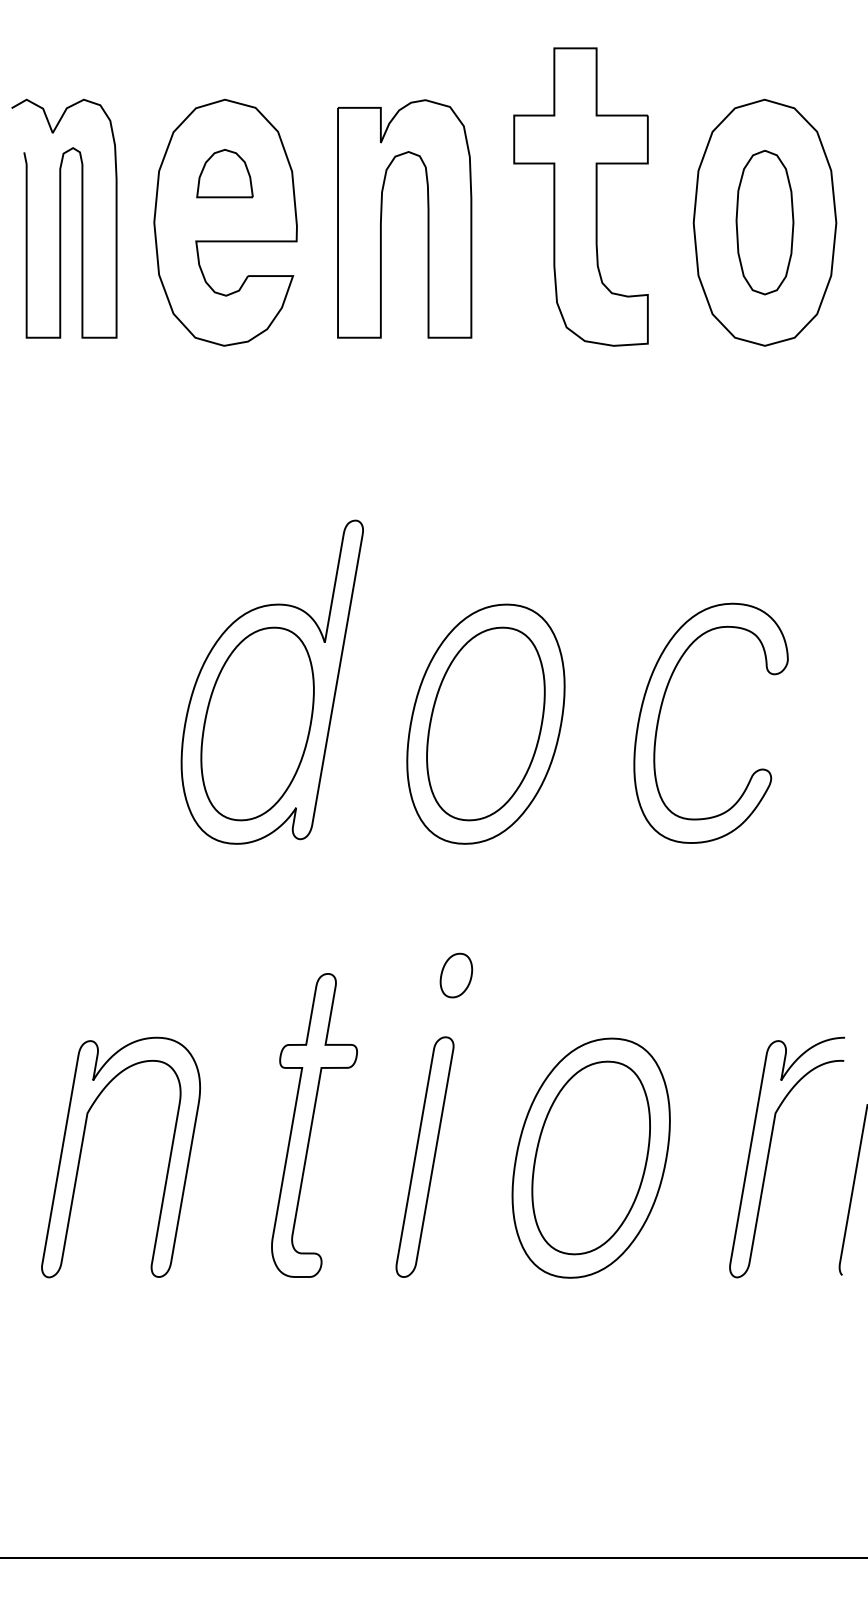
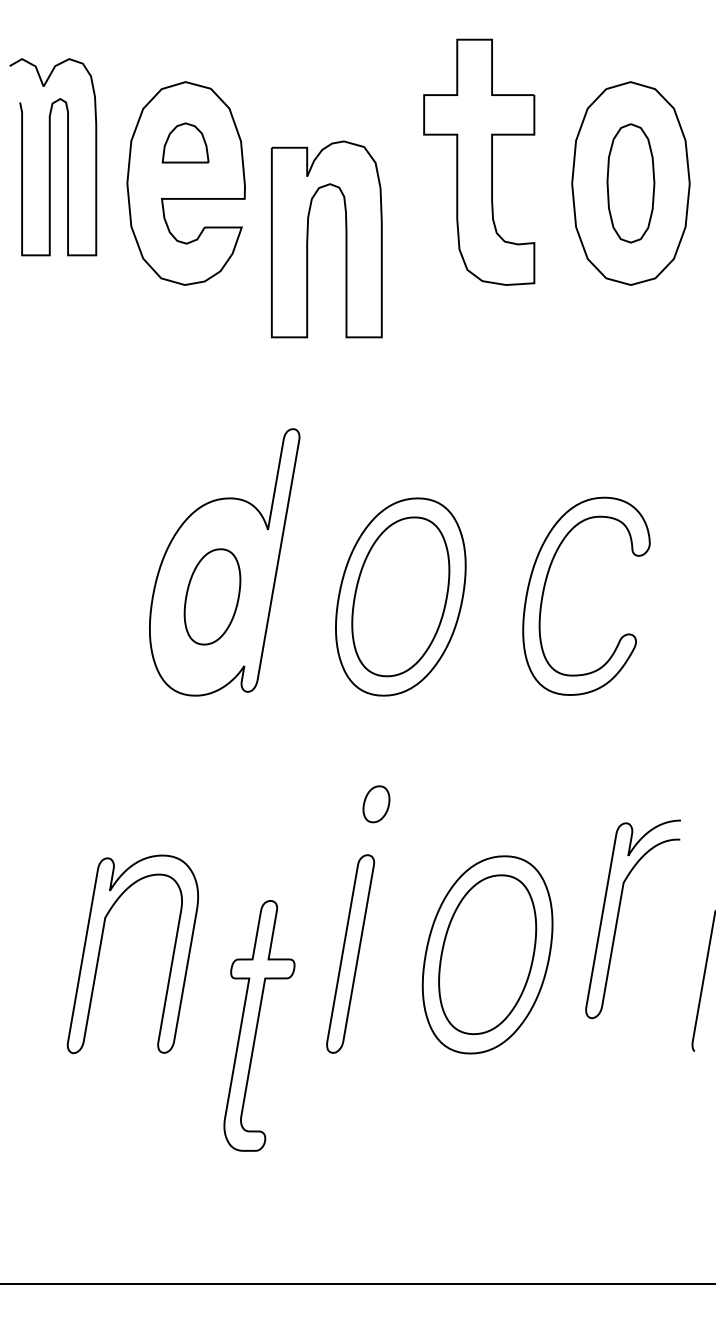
curve: (61, 219) -> (50, 157), moved
part: (382, 219) -> (308, 239), moved
part: (257, 723) -> (212, 596), size x0.6
part: (314, 1124) -> (259, 1025), moved
part: (82, 1148) -> (101, 946), moved
curve: (769, 1157) -> (618, 919), moved

